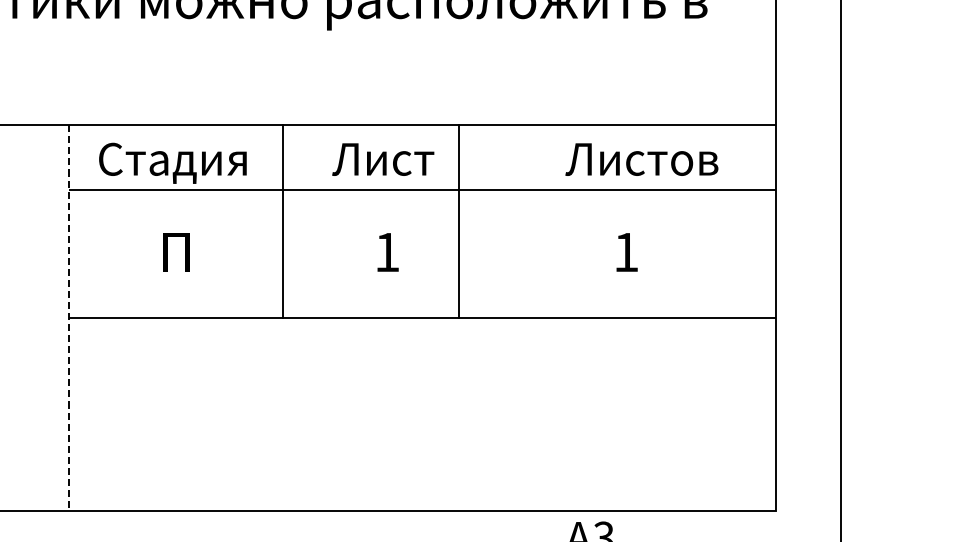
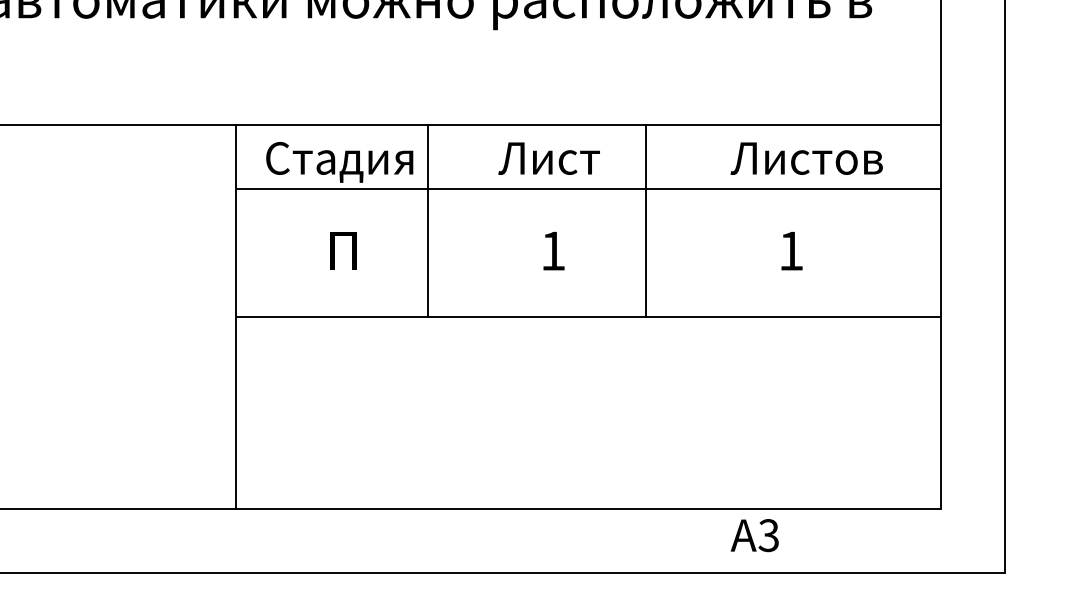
line: (283, 221) -> (428, 220), moved
line: (458, 221) -> (645, 220), moved
line: (68, 319) -> (235, 317), dashed -> solid

